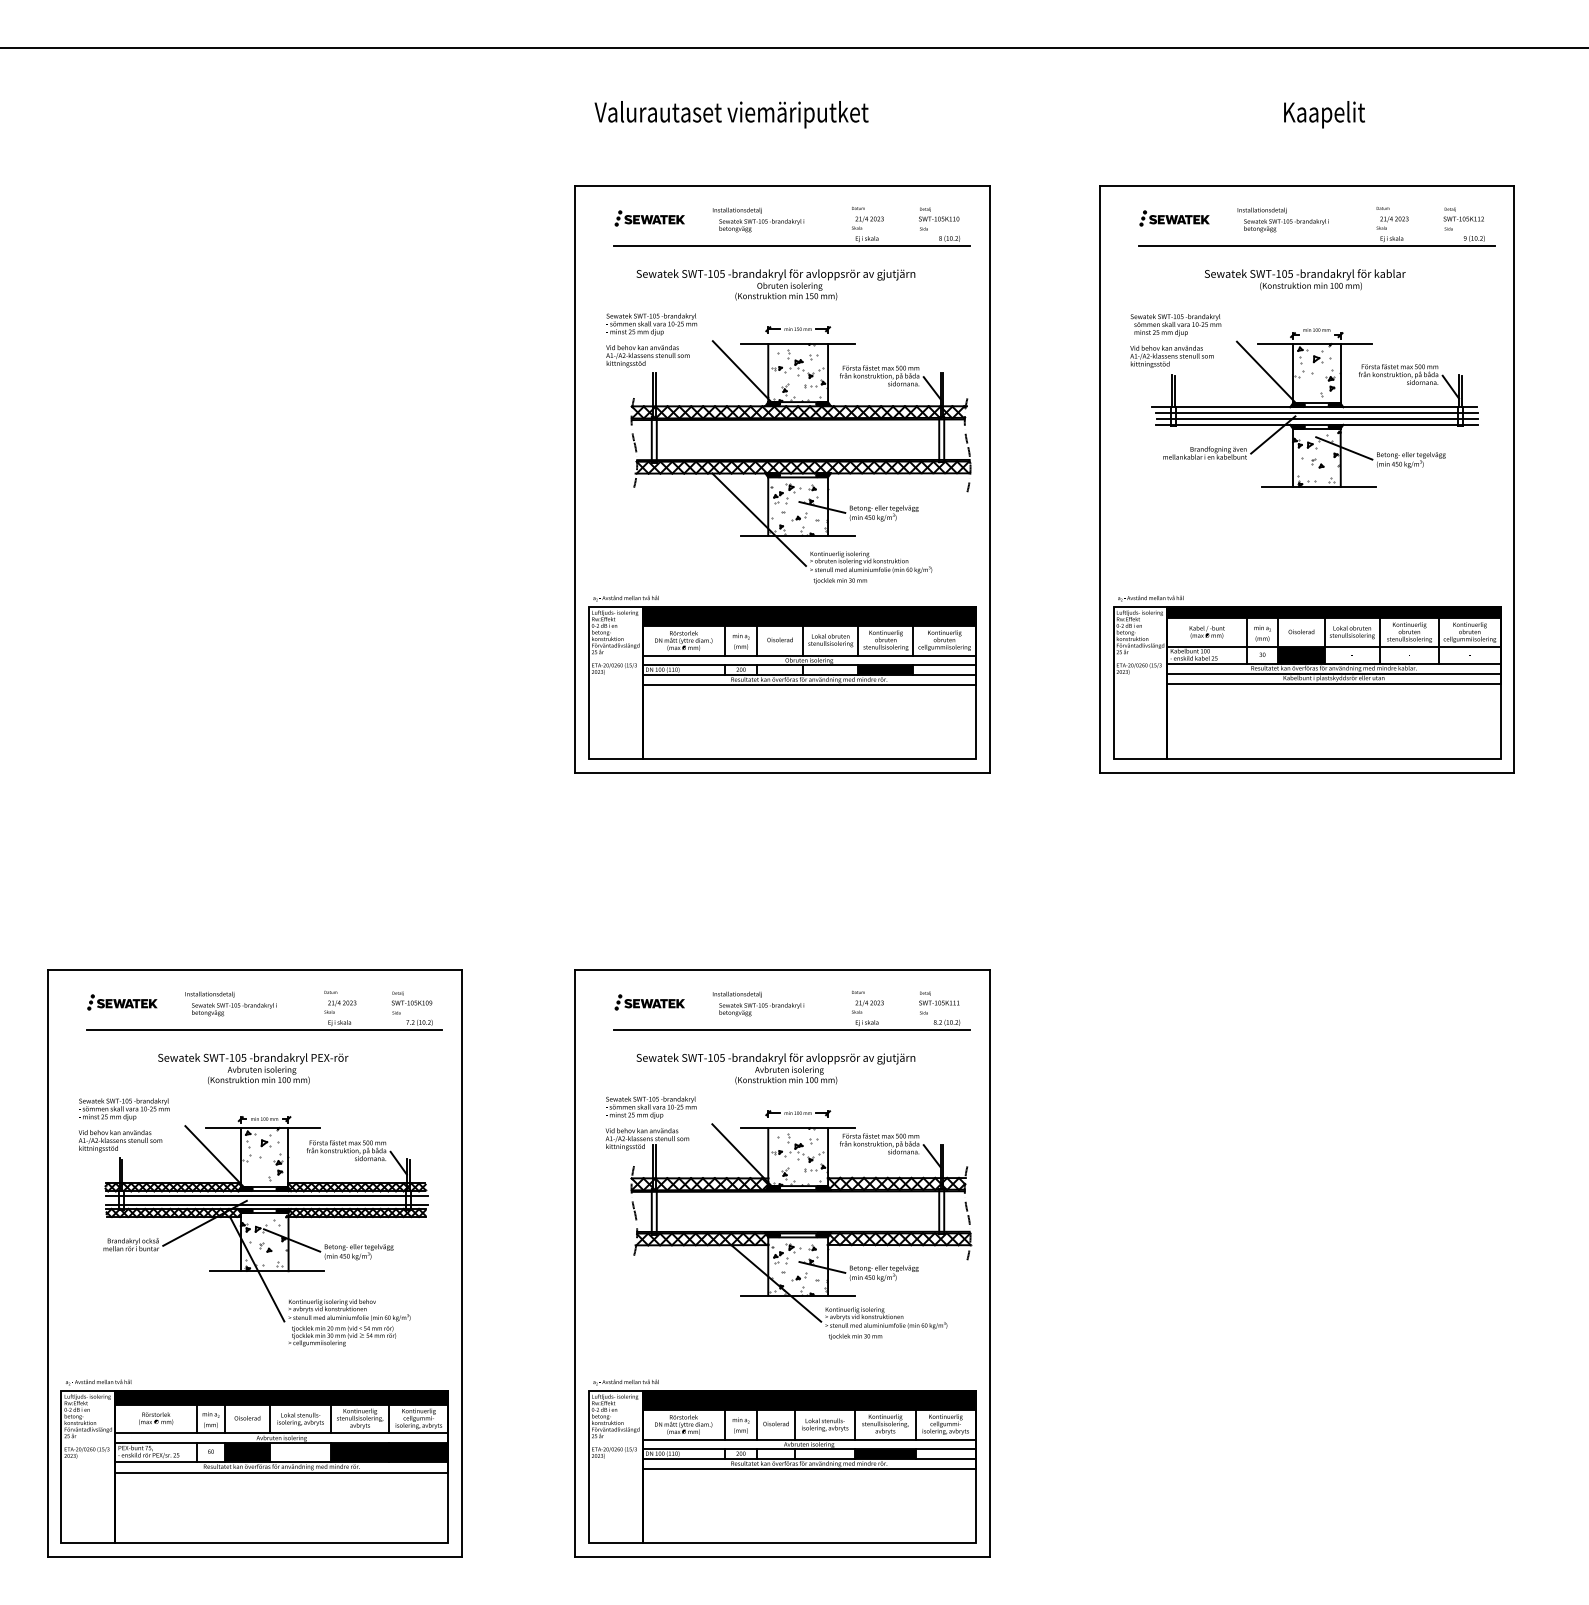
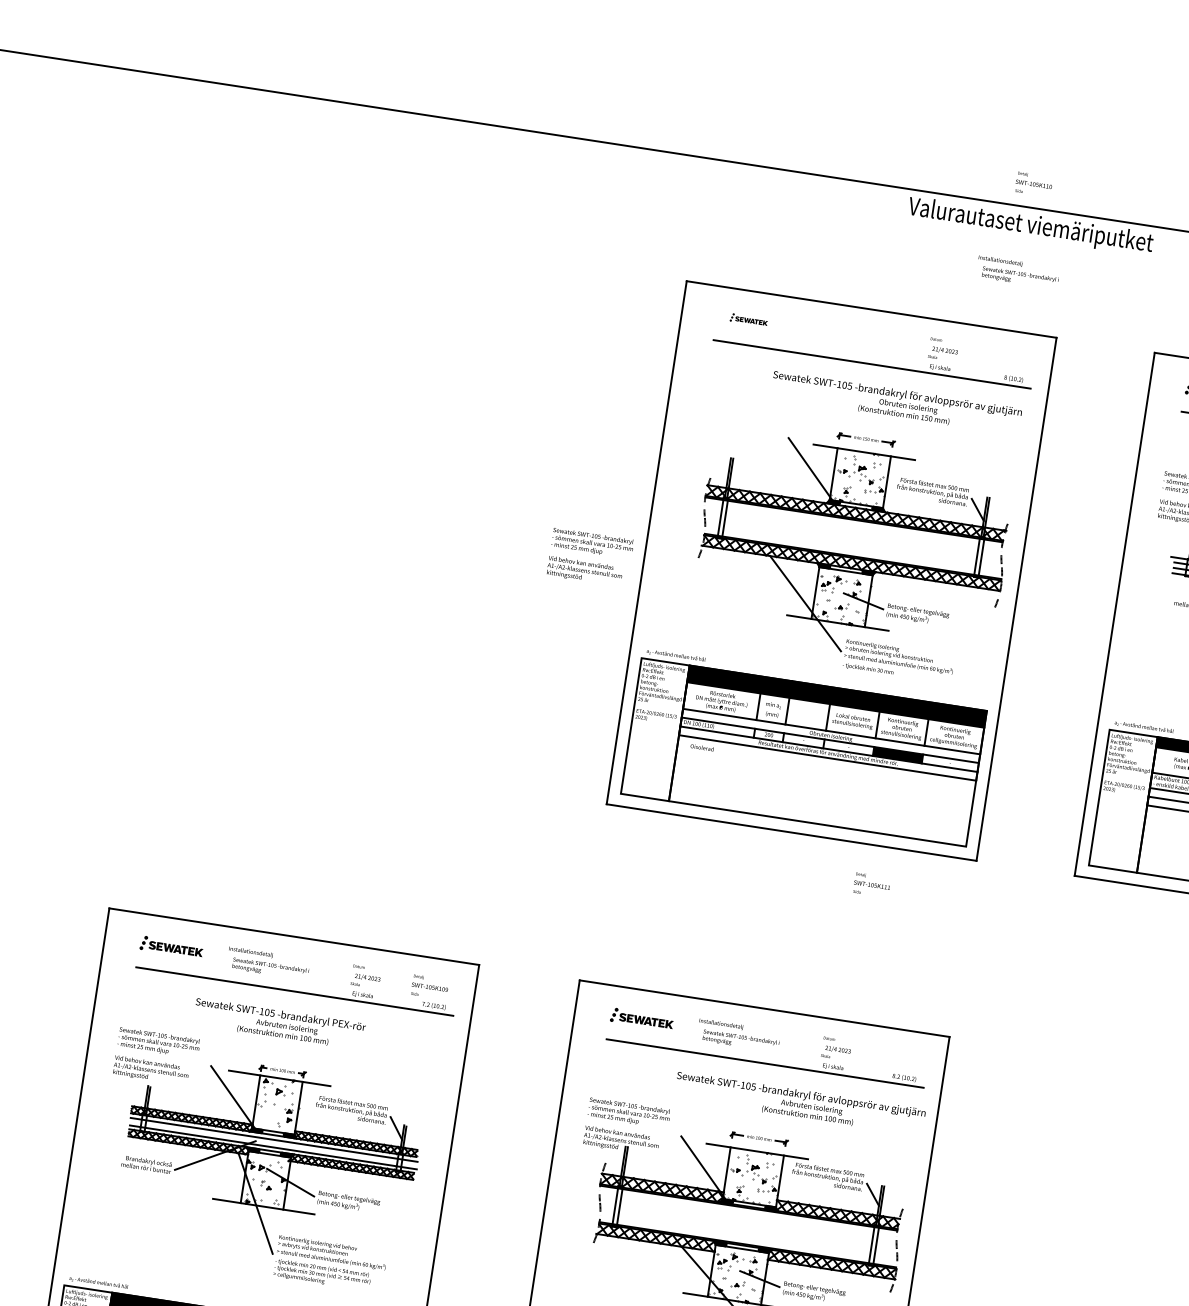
text: (731, 114) -> (1030, 226), moved
part: (649, 218) -> (748, 320), size x0.6
text: (939, 218) -> (1034, 183), moved
text: (758, 219) -> (1018, 271), moved
text: (775, 284) -> (895, 402), moved
text: (651, 340) -> (590, 557), moved
text: (779, 639) -> (701, 747), moved
text: (939, 1002) -> (872, 884), moved
text: (775, 1068) -> (799, 1103), moved

